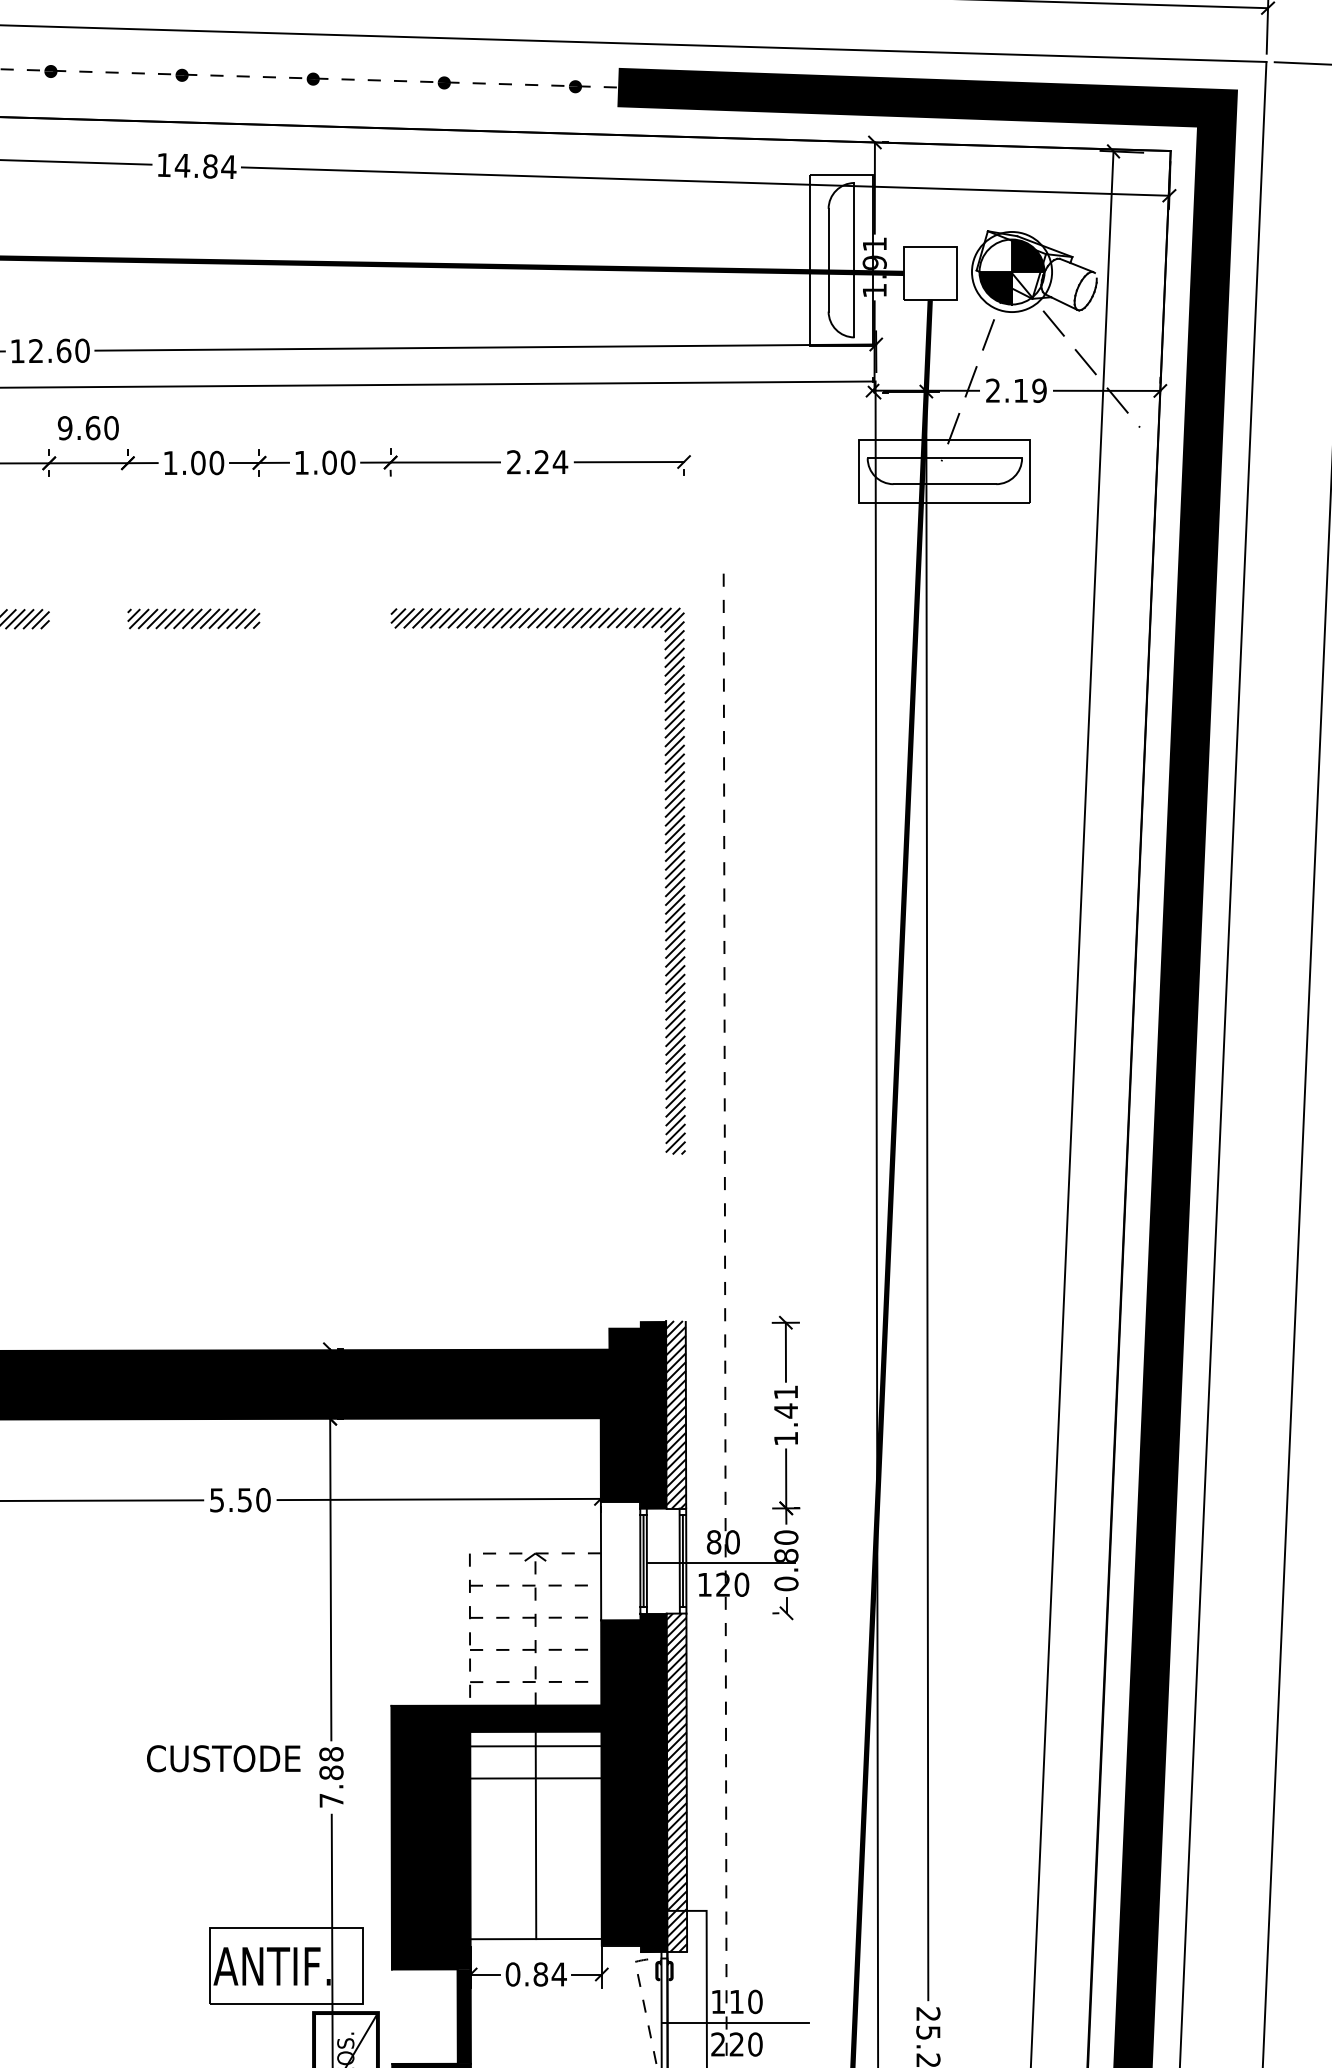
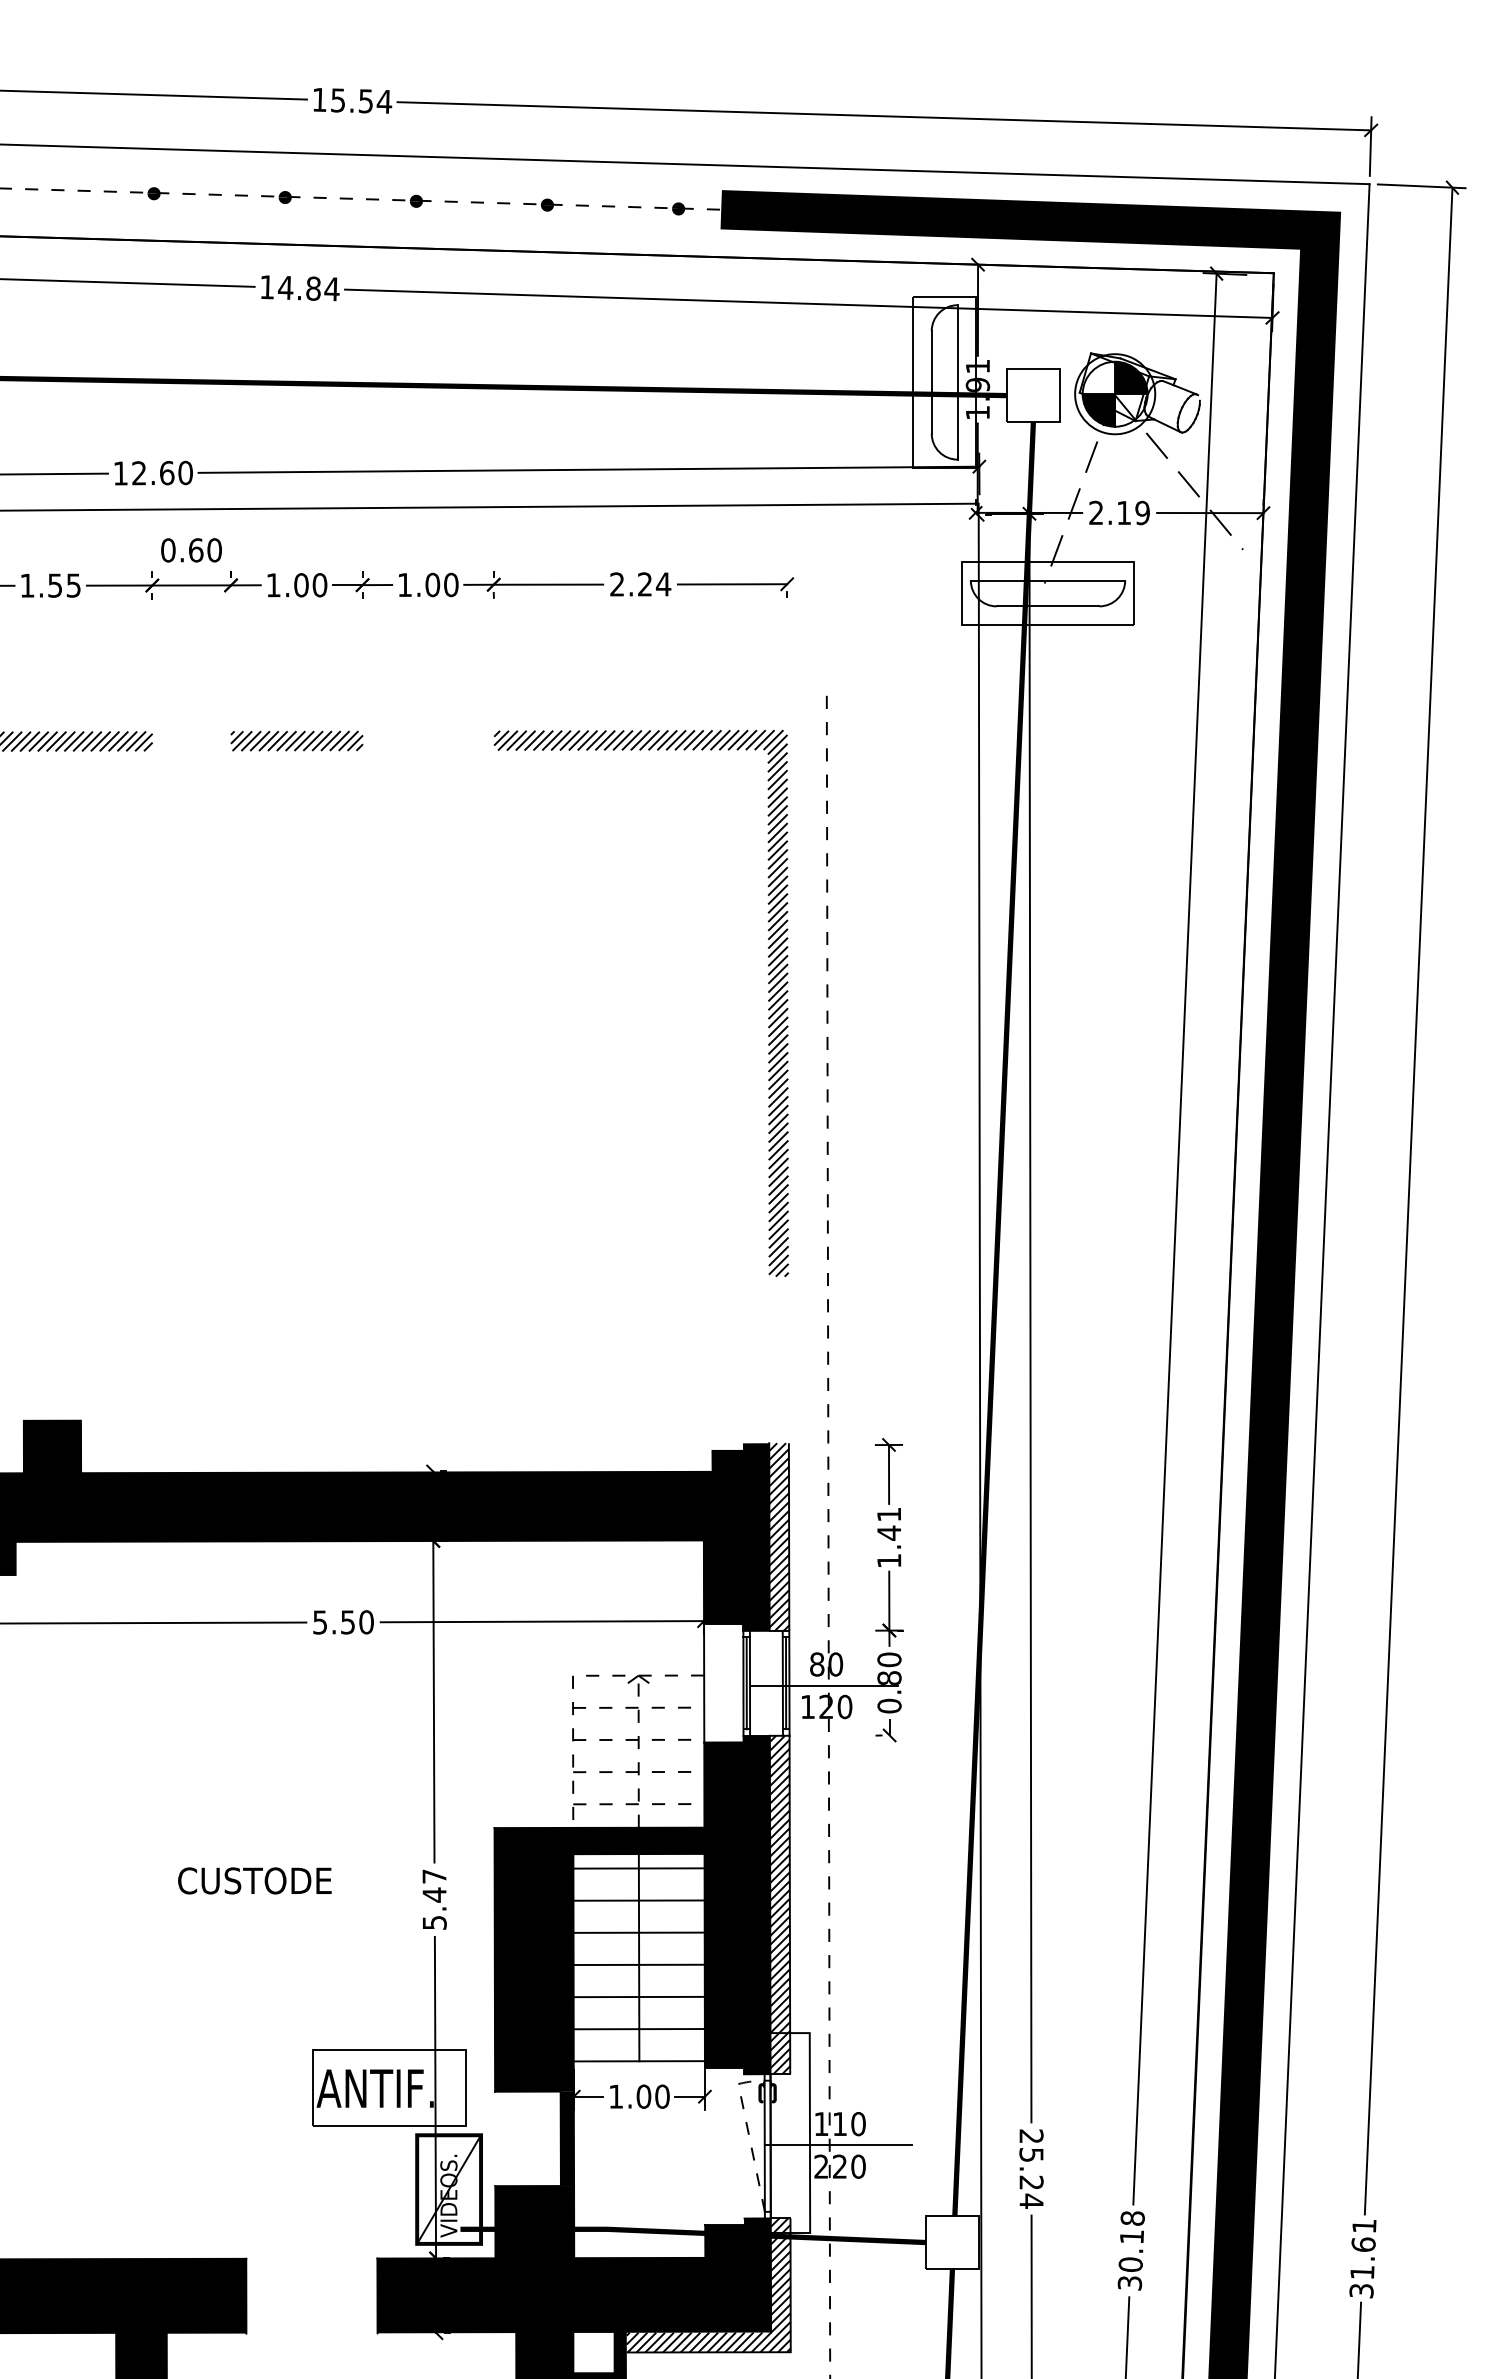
text: (65, 428) -> (168, 550), 9.60 -> 0.60
text: (223, 1758) -> (254, 1880), moved
text: (331, 1777) -> (434, 1899), 7.88 -> 5.47
line: (535, 1810) -> (638, 1932), added
line: (535, 1842) -> (638, 1964), added
line: (535, 1874) -> (638, 1996), added
line: (535, 1907) -> (638, 2029), added
text: (536, 1974) -> (639, 2096), 0.84 -> 1.00

